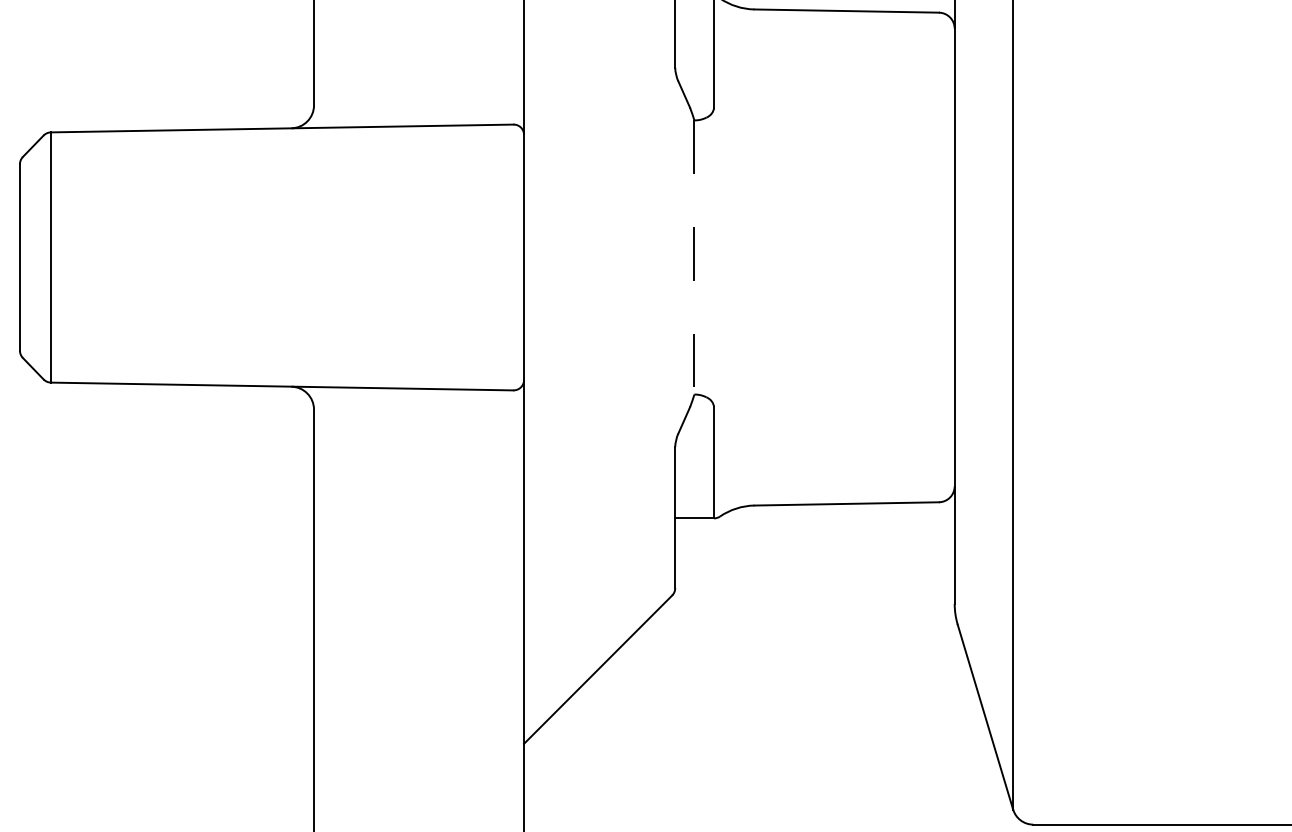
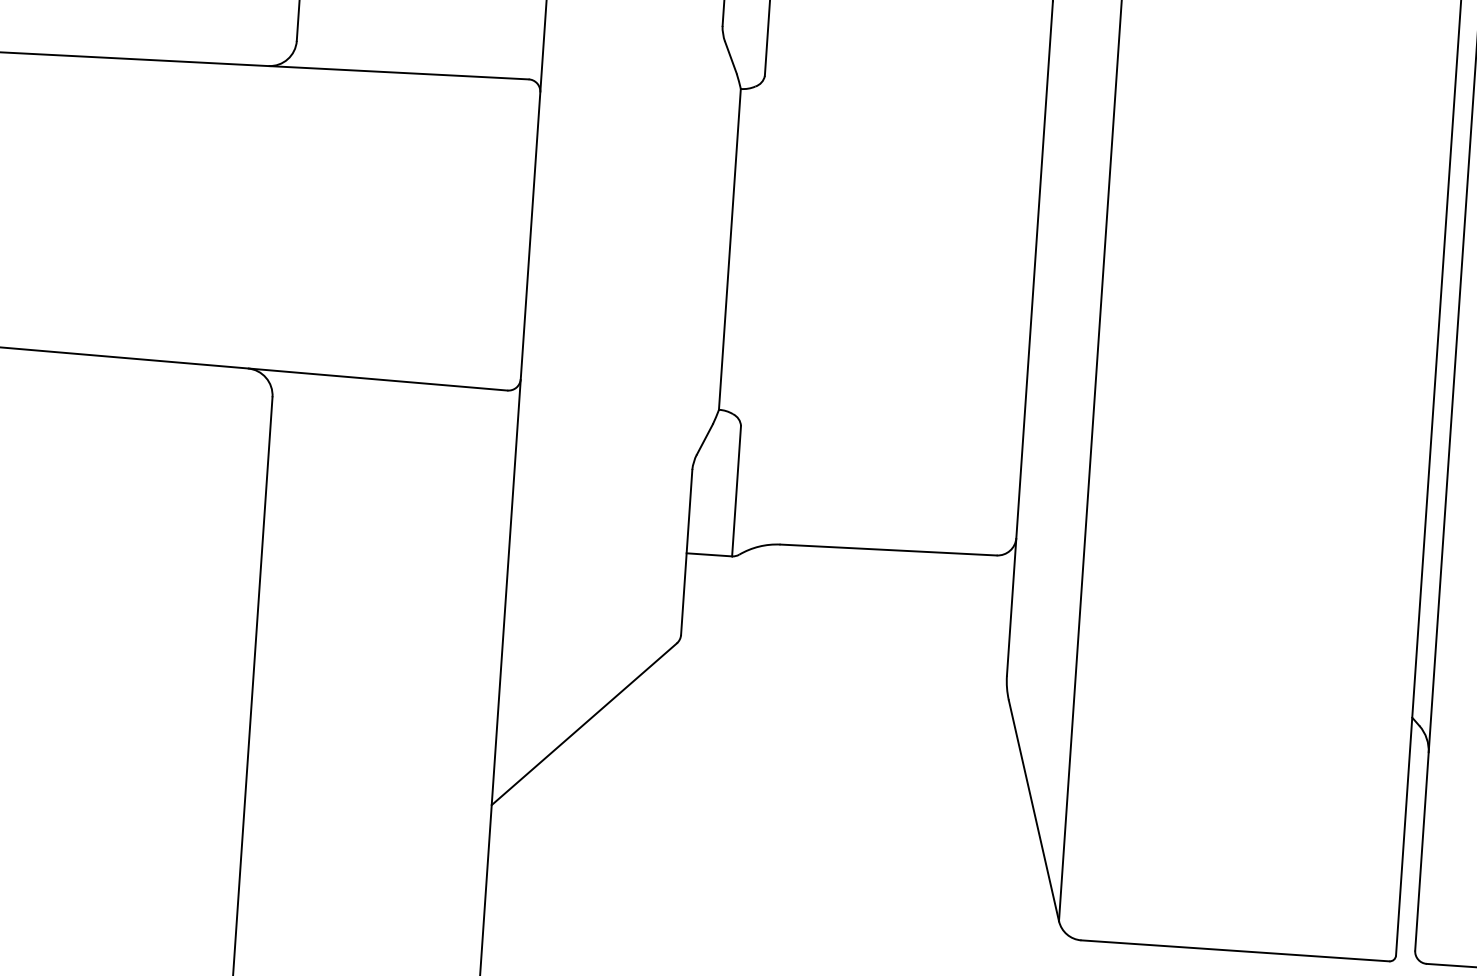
line: (694, 258) -> (729, 250), dashed -> solid

